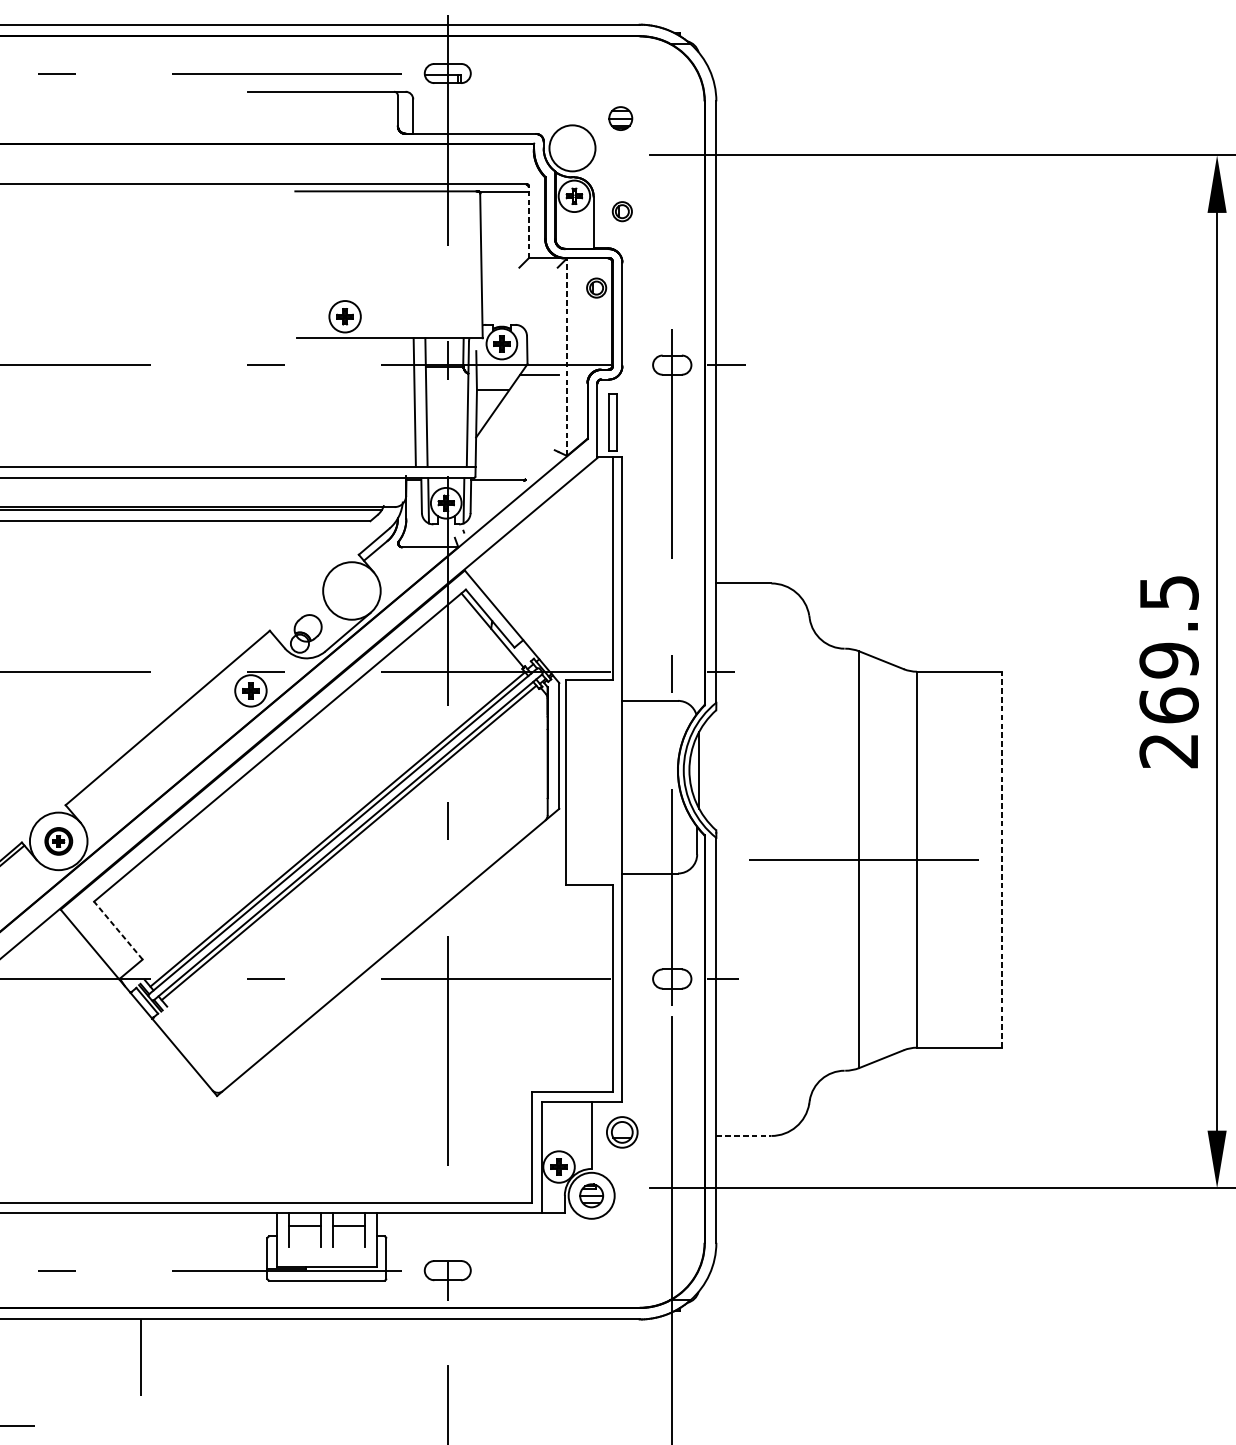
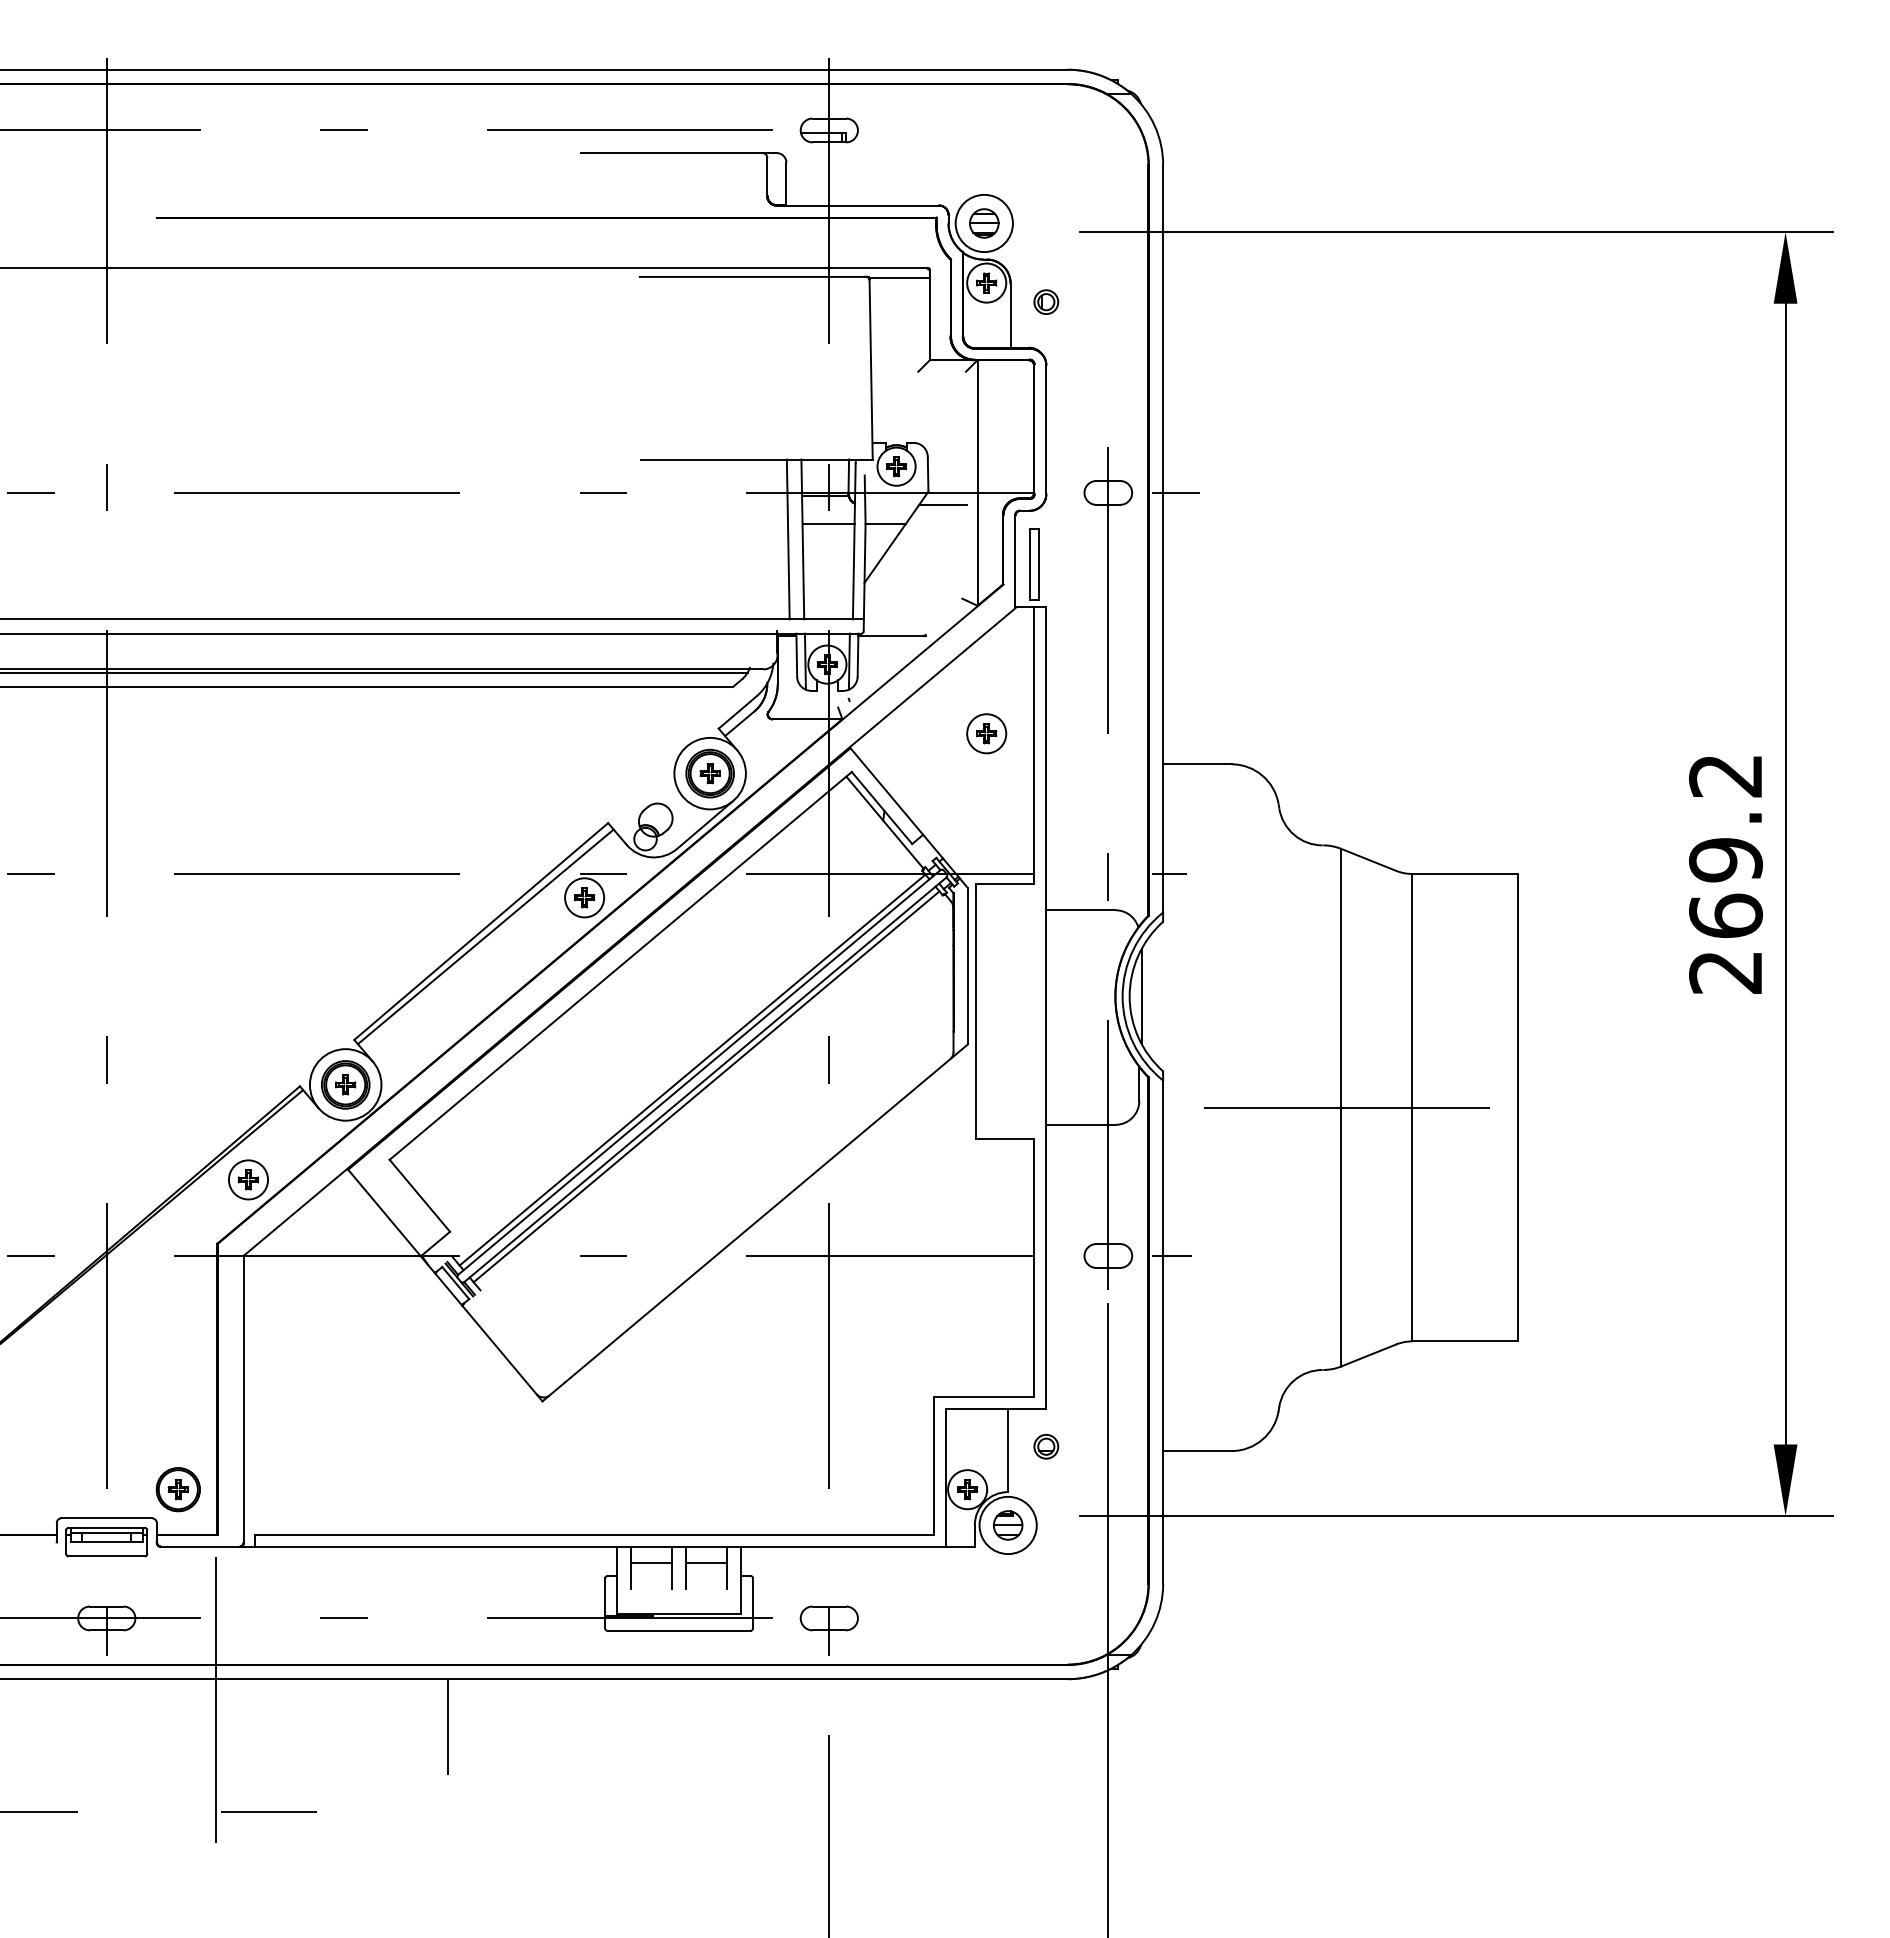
part: (620, 118) -> (984, 223), moved
line: (528, 222) -> (929, 315), dashed -> solid
part: (596, 287) -> (1014, 396), removed
part: (344, 316) -> (986, 733), moved
line: (567, 356) -> (977, 482), dashed -> solid
line: (447, 389) -> (828, 523), added
part: (351, 590) -> (709, 773), added
text: (1169, 593) -> (1726, 776), 269.5 -> 269.2
line: (171, 722) -> (485, 936), added
part: (58, 841) -> (345, 1084), size x1.43
line: (1002, 859) -> (1518, 1107), dashed -> solid
line: (118, 930) -> (419, 1195), dashed -> solid
part: (622, 1132) -> (1046, 1446), size x0.62
line: (744, 1136) -> (1197, 1451), dashed -> solid

